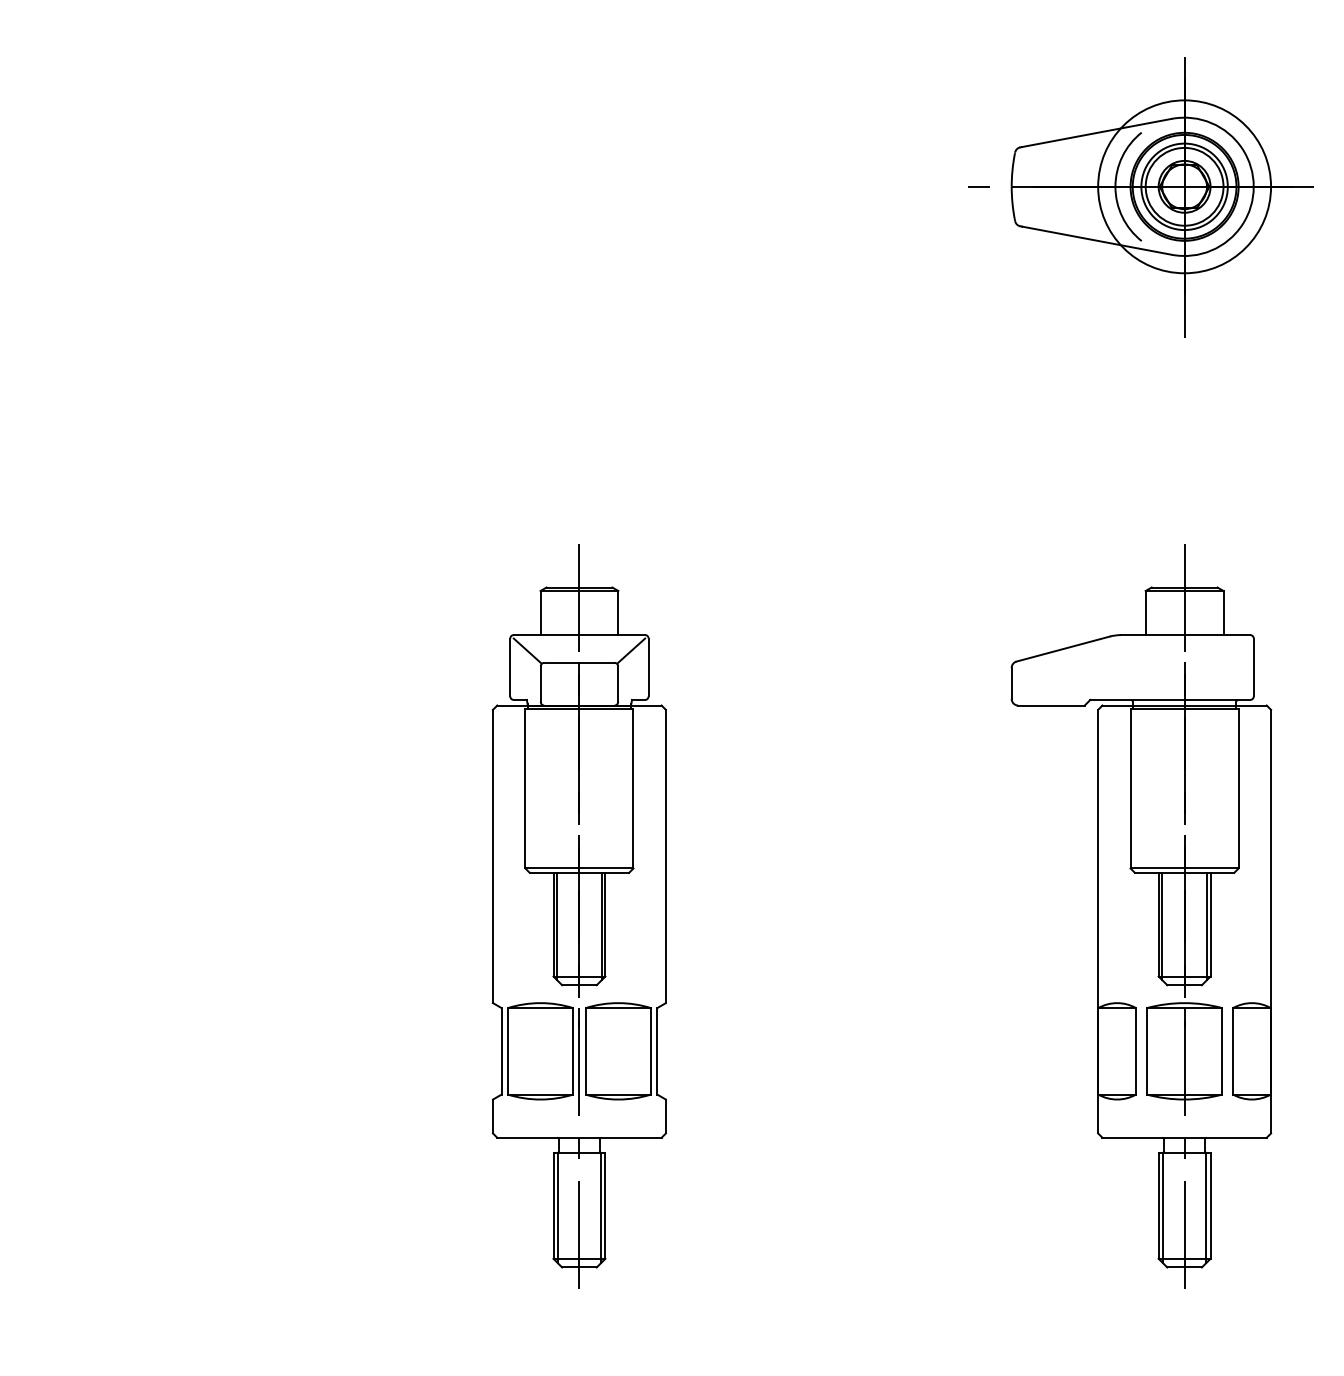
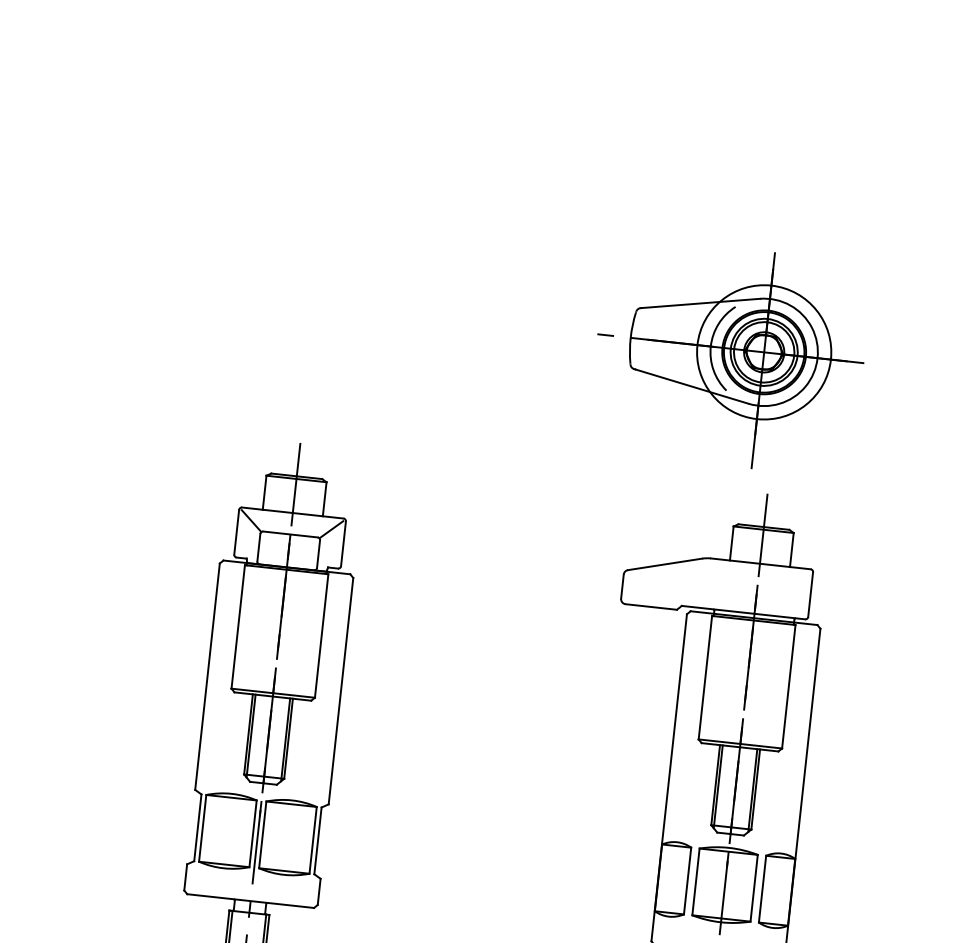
part: (1140, 197) -> (729, 356), moved

